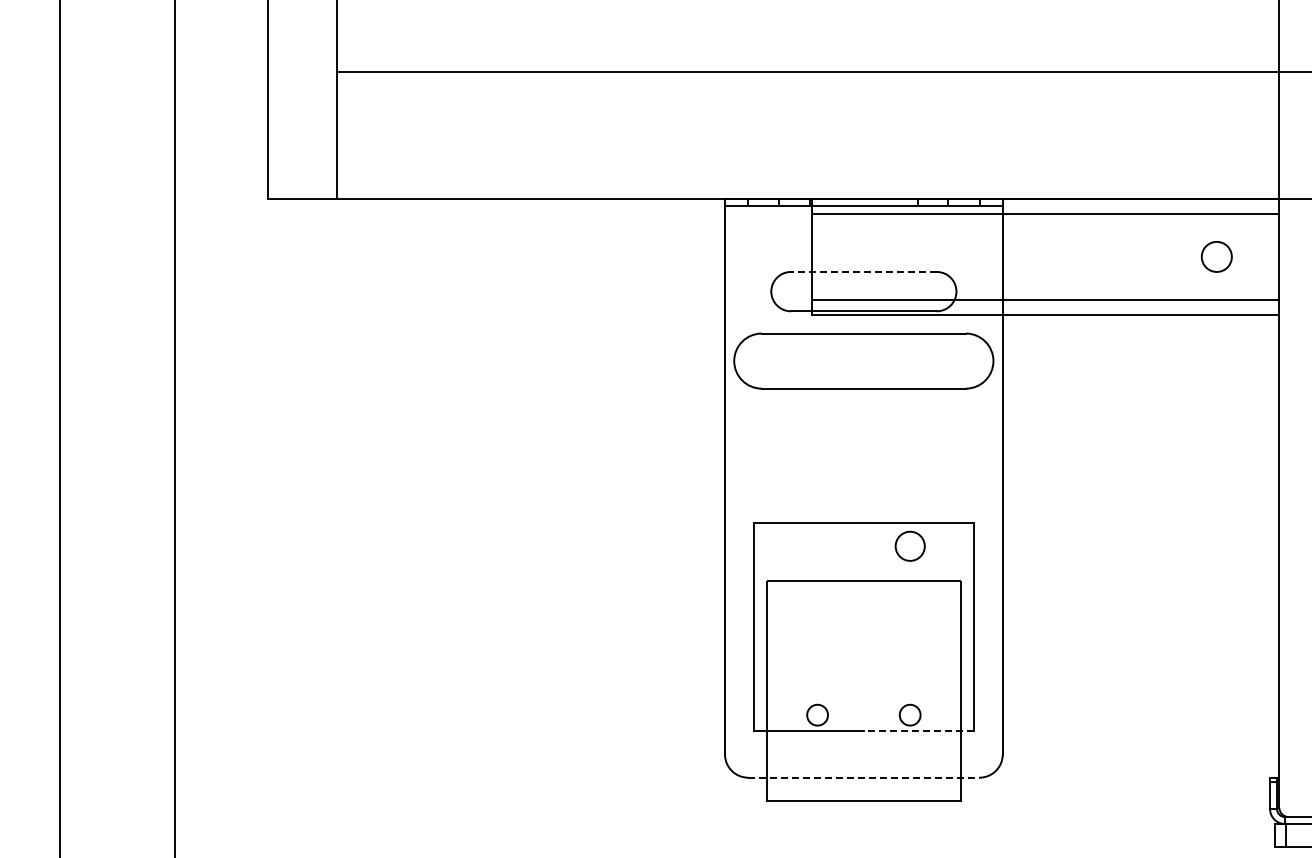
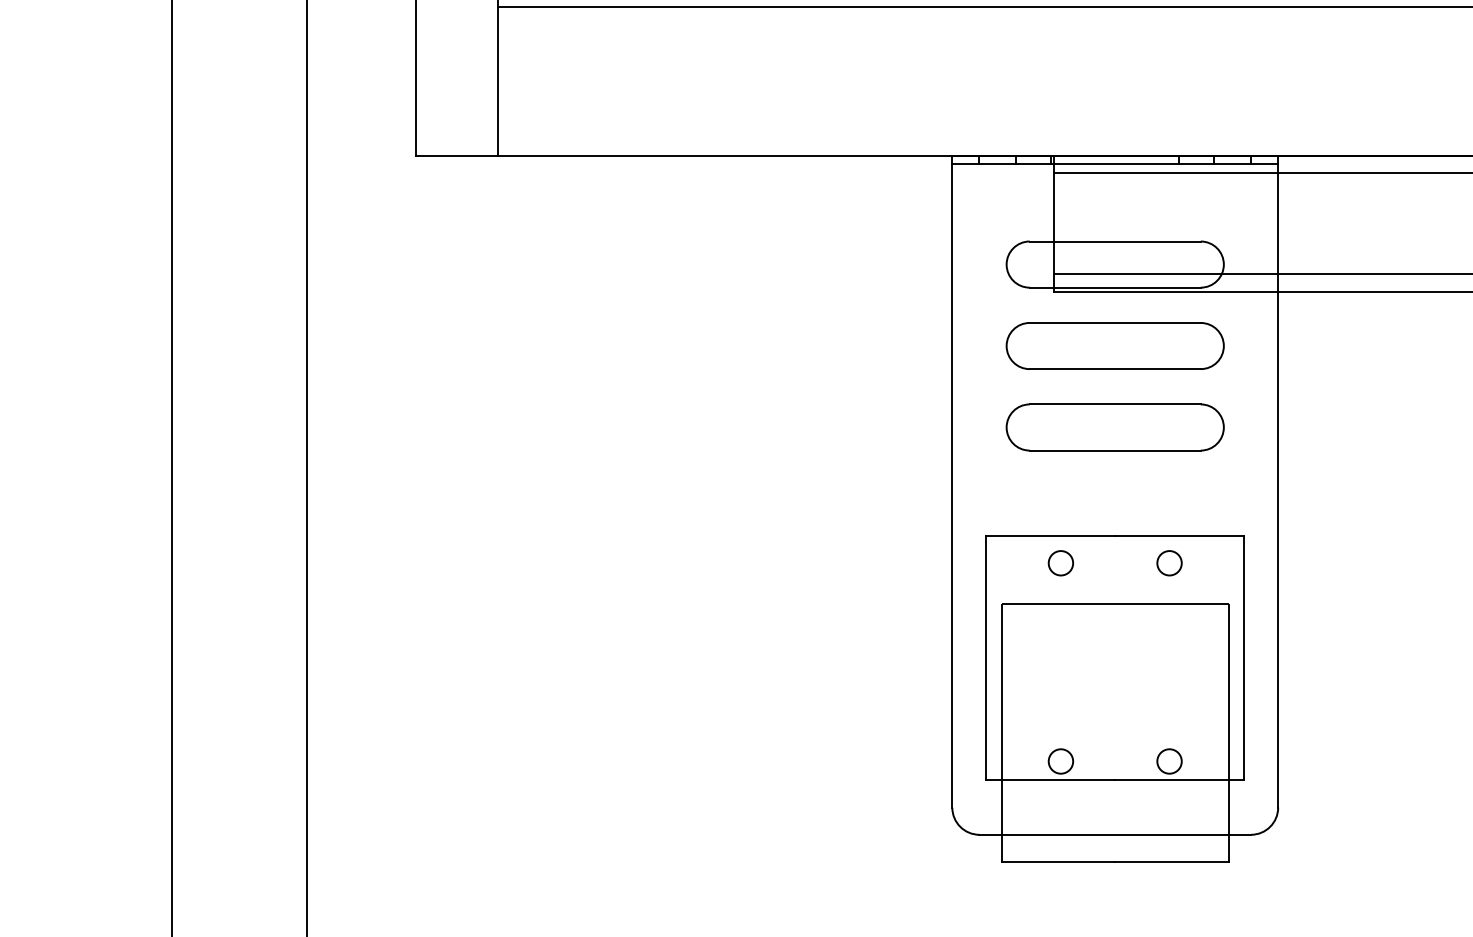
line: (863, 271) -> (1114, 240), dashed -> solid
part: (863, 360) -> (1114, 345), size x0.71
part: (863, 430) -> (1114, 427), added
circle: (817, 545) -> (1060, 562), added
circle: (909, 545) -> (1168, 562), size x0.71
line: (918, 731) -> (1179, 780), dashed -> solid
line: (863, 777) -> (1114, 834), dashed -> solid

